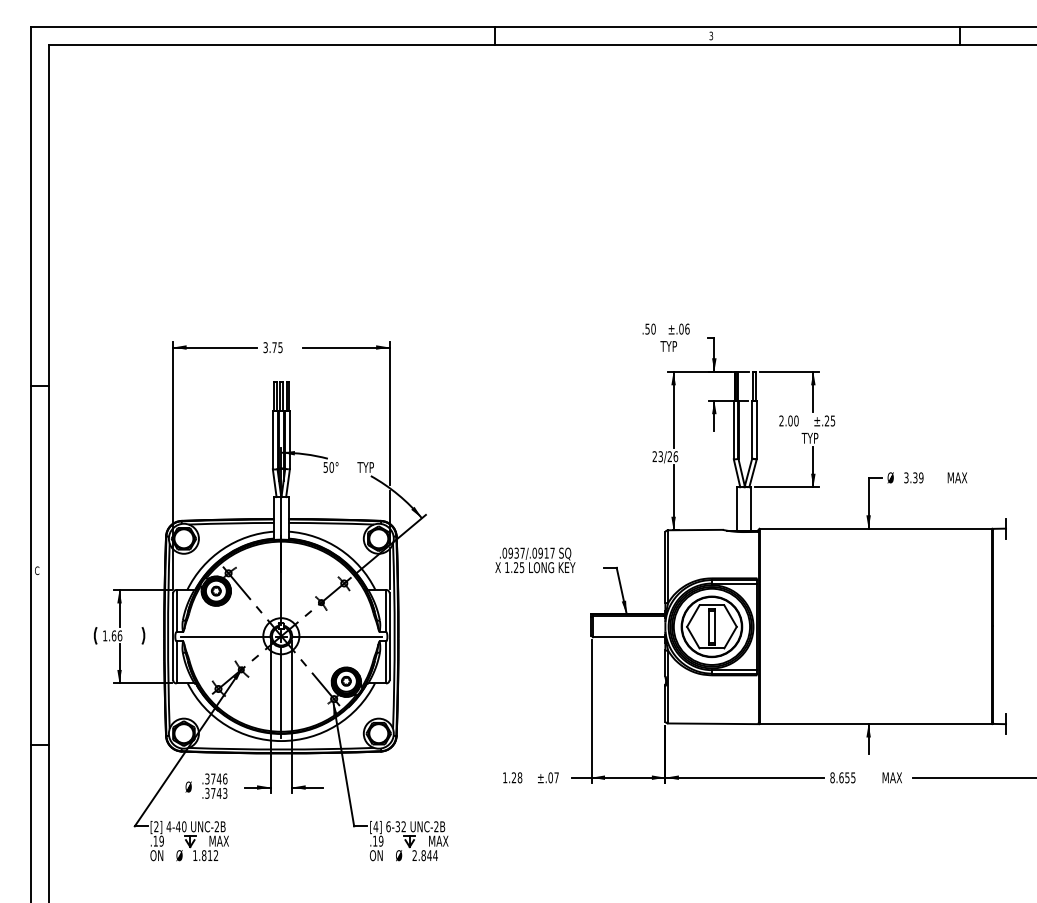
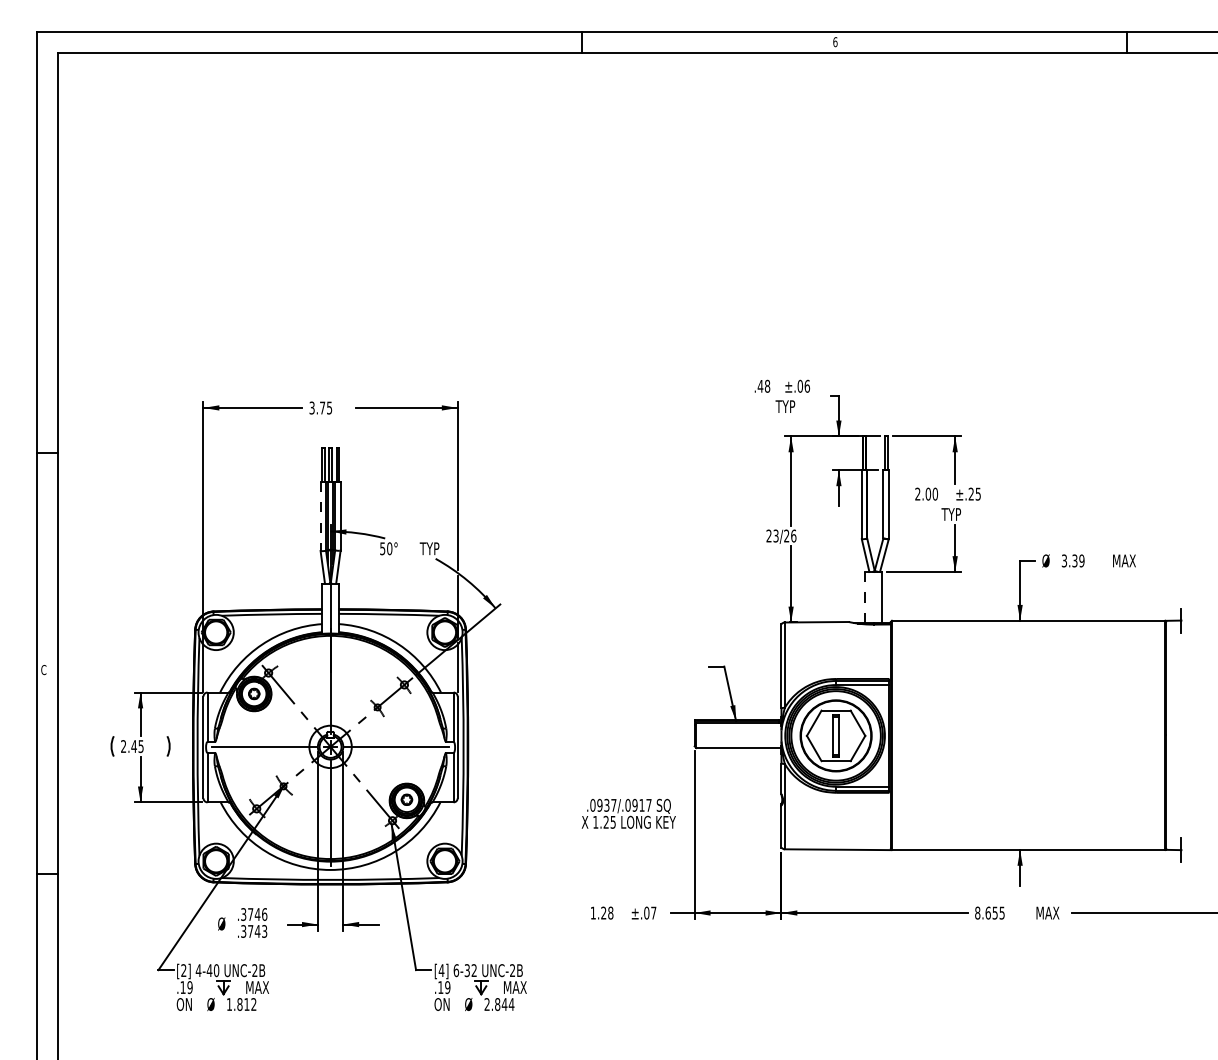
text: (711, 36) -> (835, 42), 3 -> 6
text: (650, 329) -> (763, 386), .50 -> .48
line: (272, 440) -> (320, 516), solid -> dashed
line: (736, 508) -> (865, 597), solid -> dashed
text: (535, 560) -> (628, 813), moved
text: (112, 635) -> (132, 746), 1.66 -> 2.45

